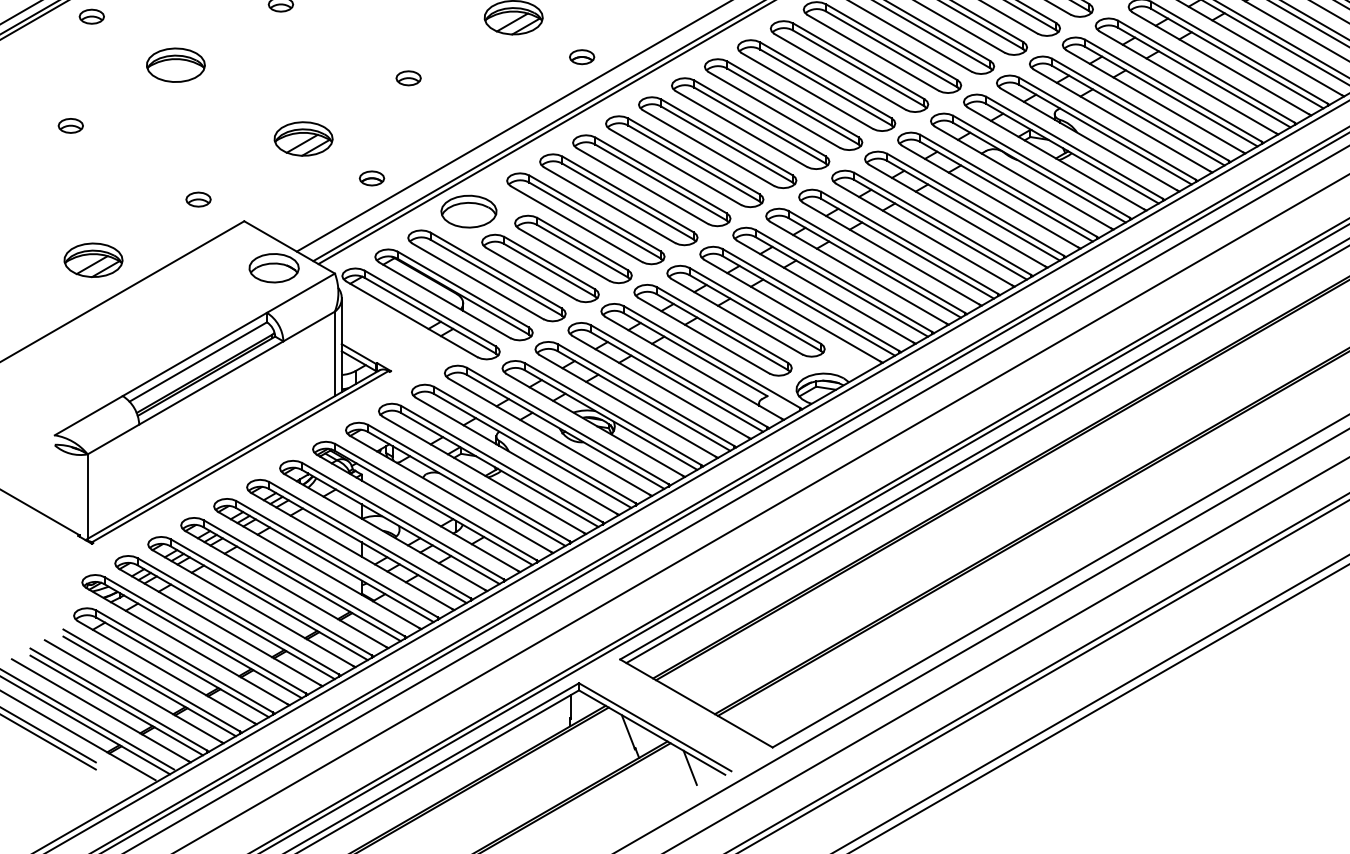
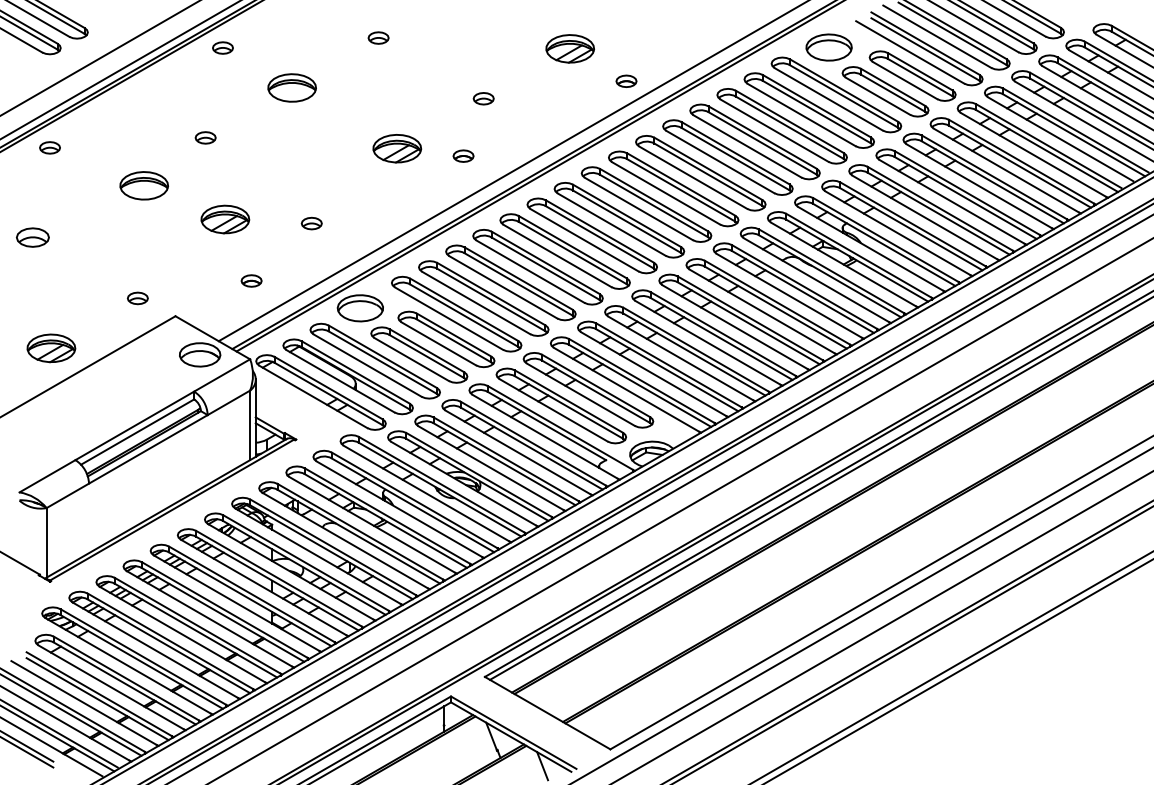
part: (582, 56) -> (463, 155), moved
part: (175, 64) -> (143, 185), moved
part: (408, 78) -> (311, 223), moved
part: (70, 125) -> (32, 237), size x1.6
part: (303, 138) -> (225, 219), moved
part: (371, 177) -> (251, 280), moved

